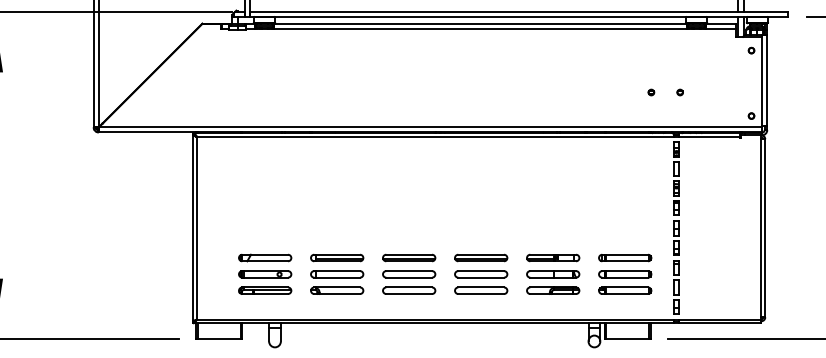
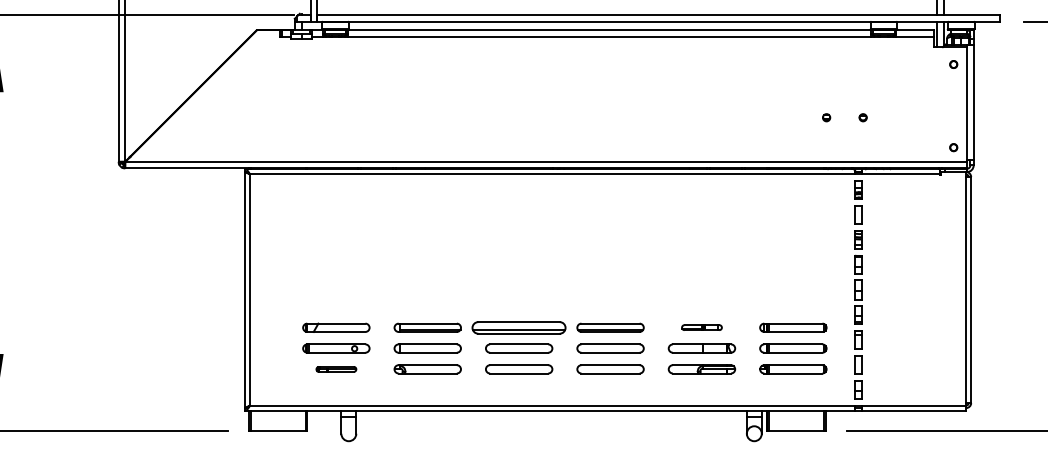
part: (409, 257) -> (519, 327), size x1.4
part: (552, 257) -> (701, 327), size x0.6
part: (265, 290) -> (336, 369), size x0.6

